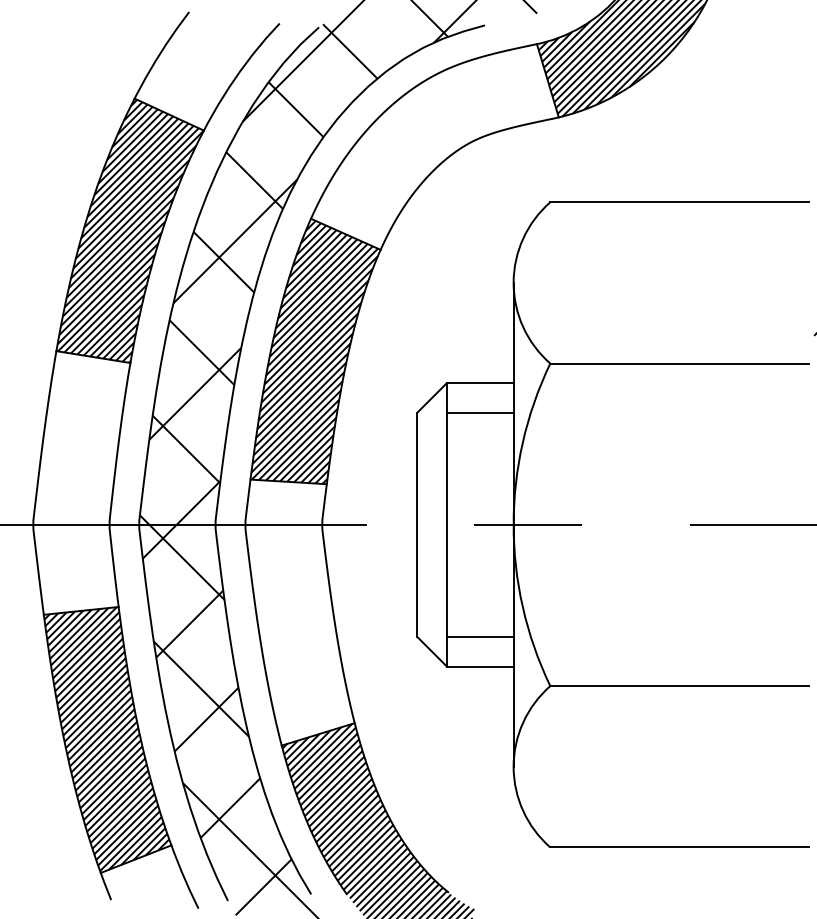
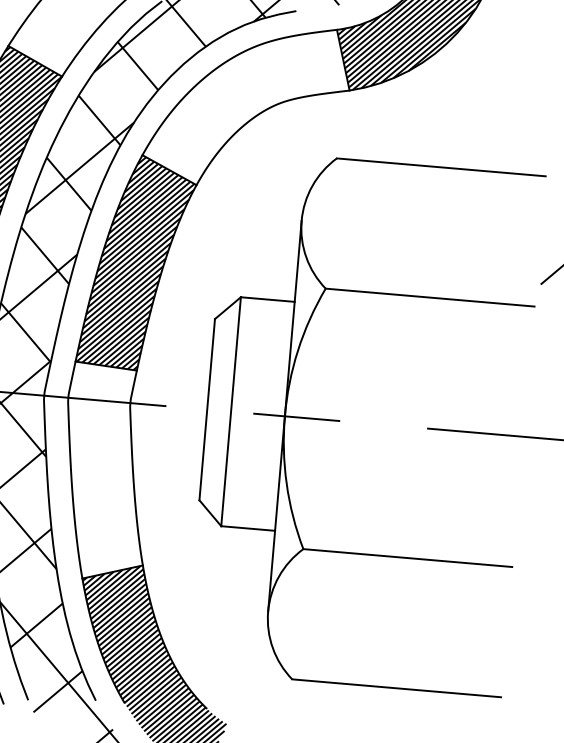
line: (479, 412) -> (265, 323), removed
line: (479, 637) -> (249, 504), removed

